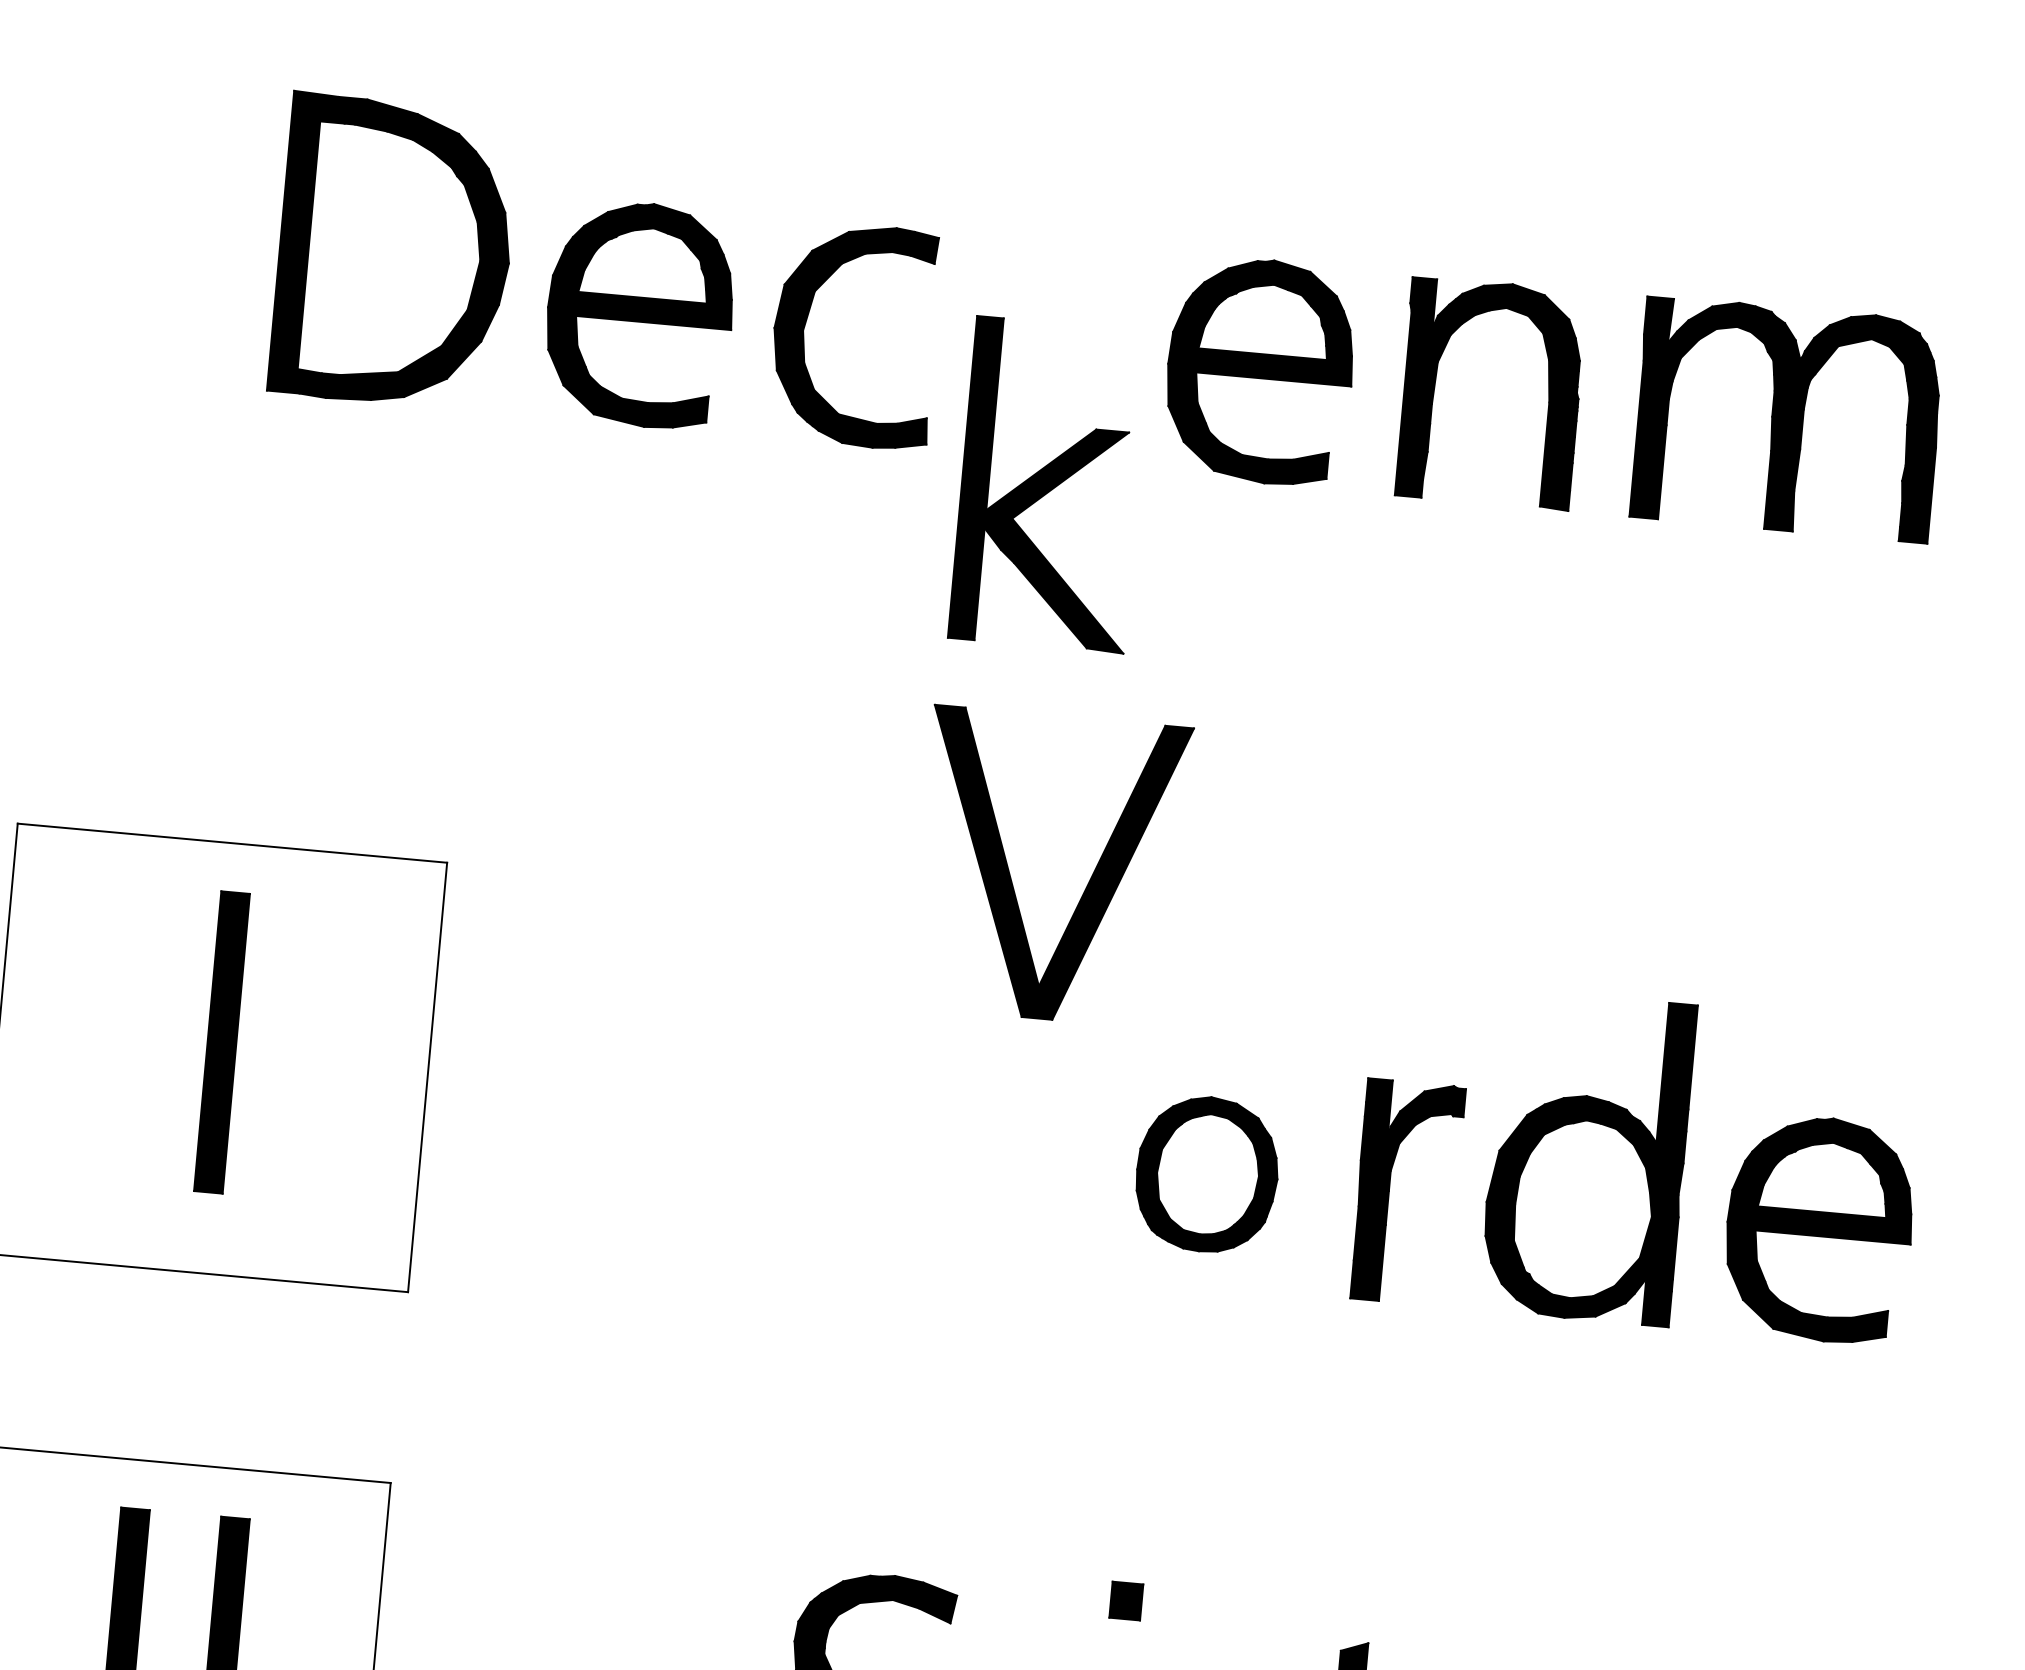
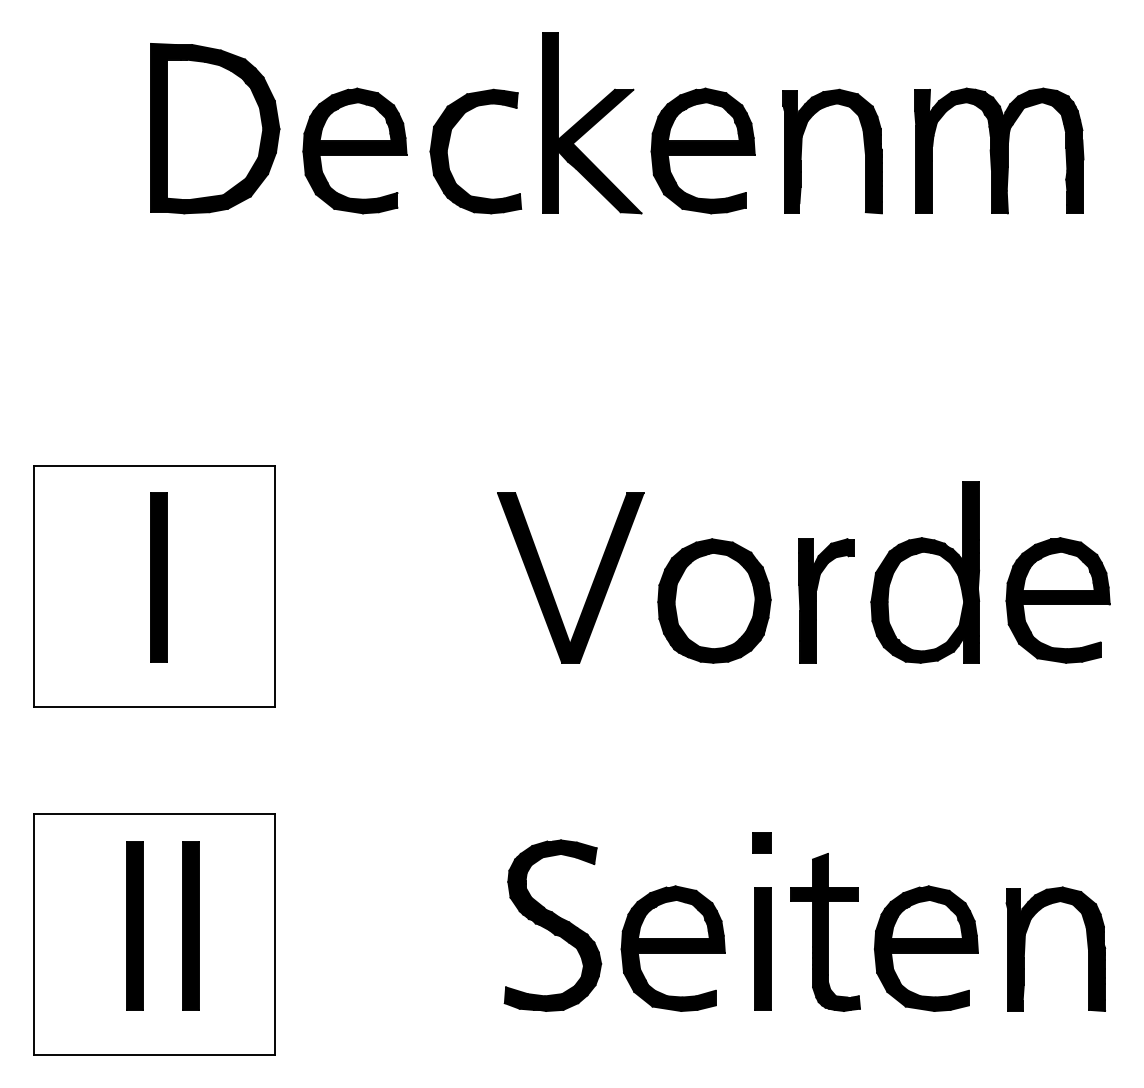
part: (1050, 485) -> (592, 123), moved
part: (1011, 875) -> (549, 584), moved
part: (1207, 1173) -> (714, 600), size x1.43
part: (1125, 1600) -> (761, 842), moved

